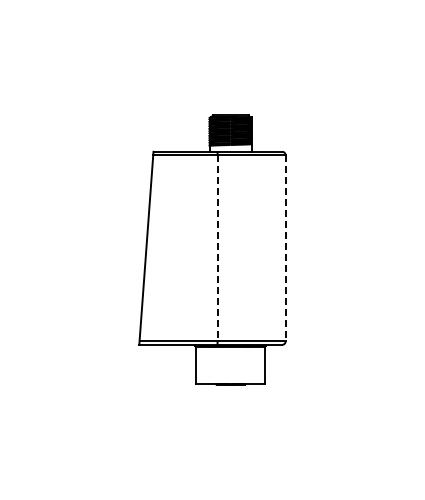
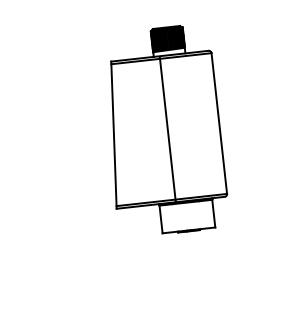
line: (217, 248) -> (167, 129), dashed -> solid
line: (285, 248) -> (219, 123), dashed -> solid

